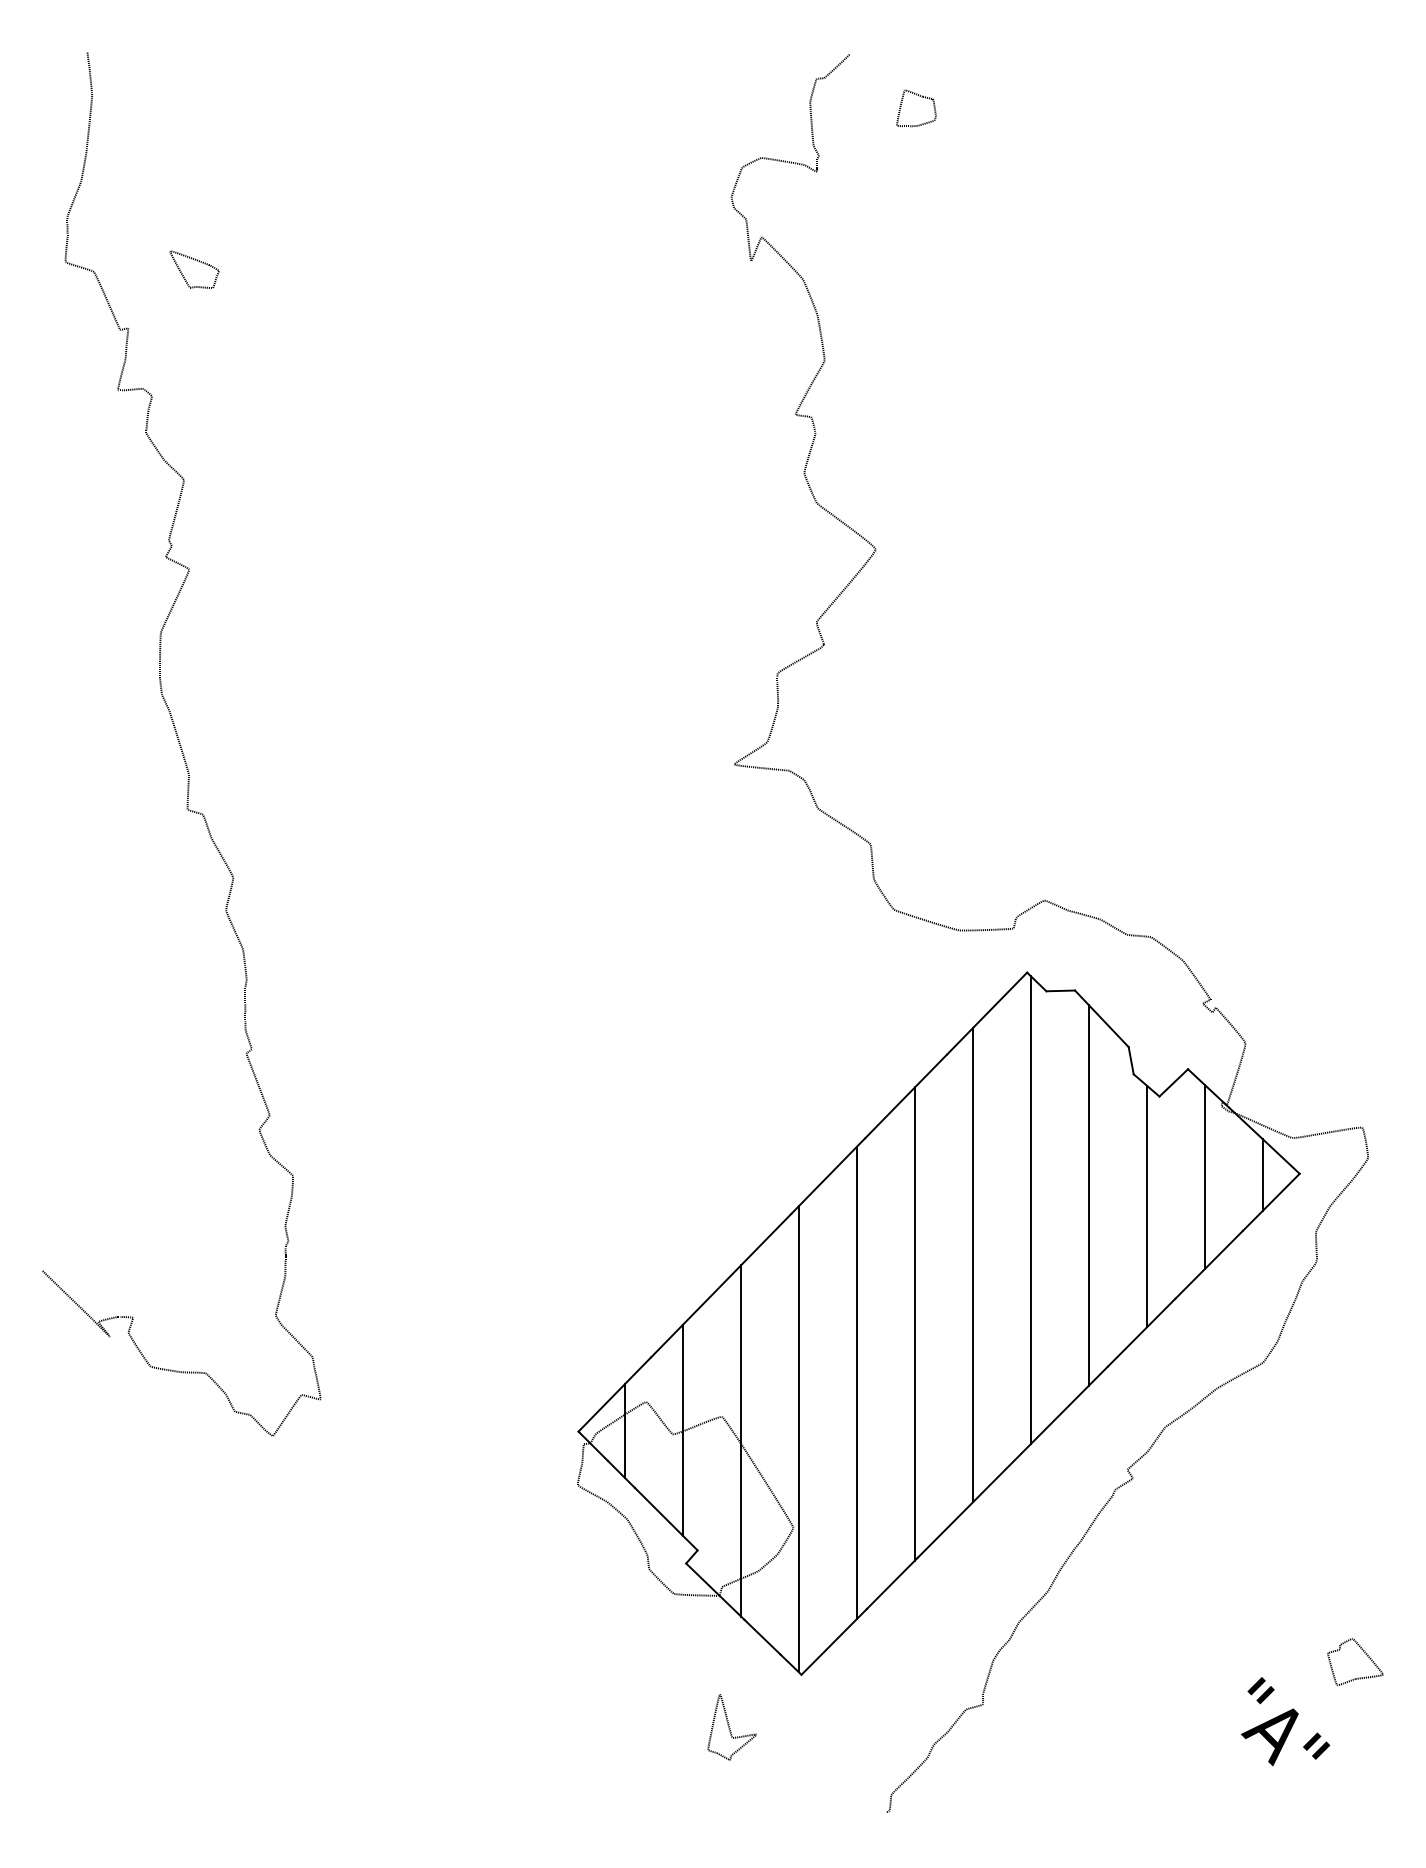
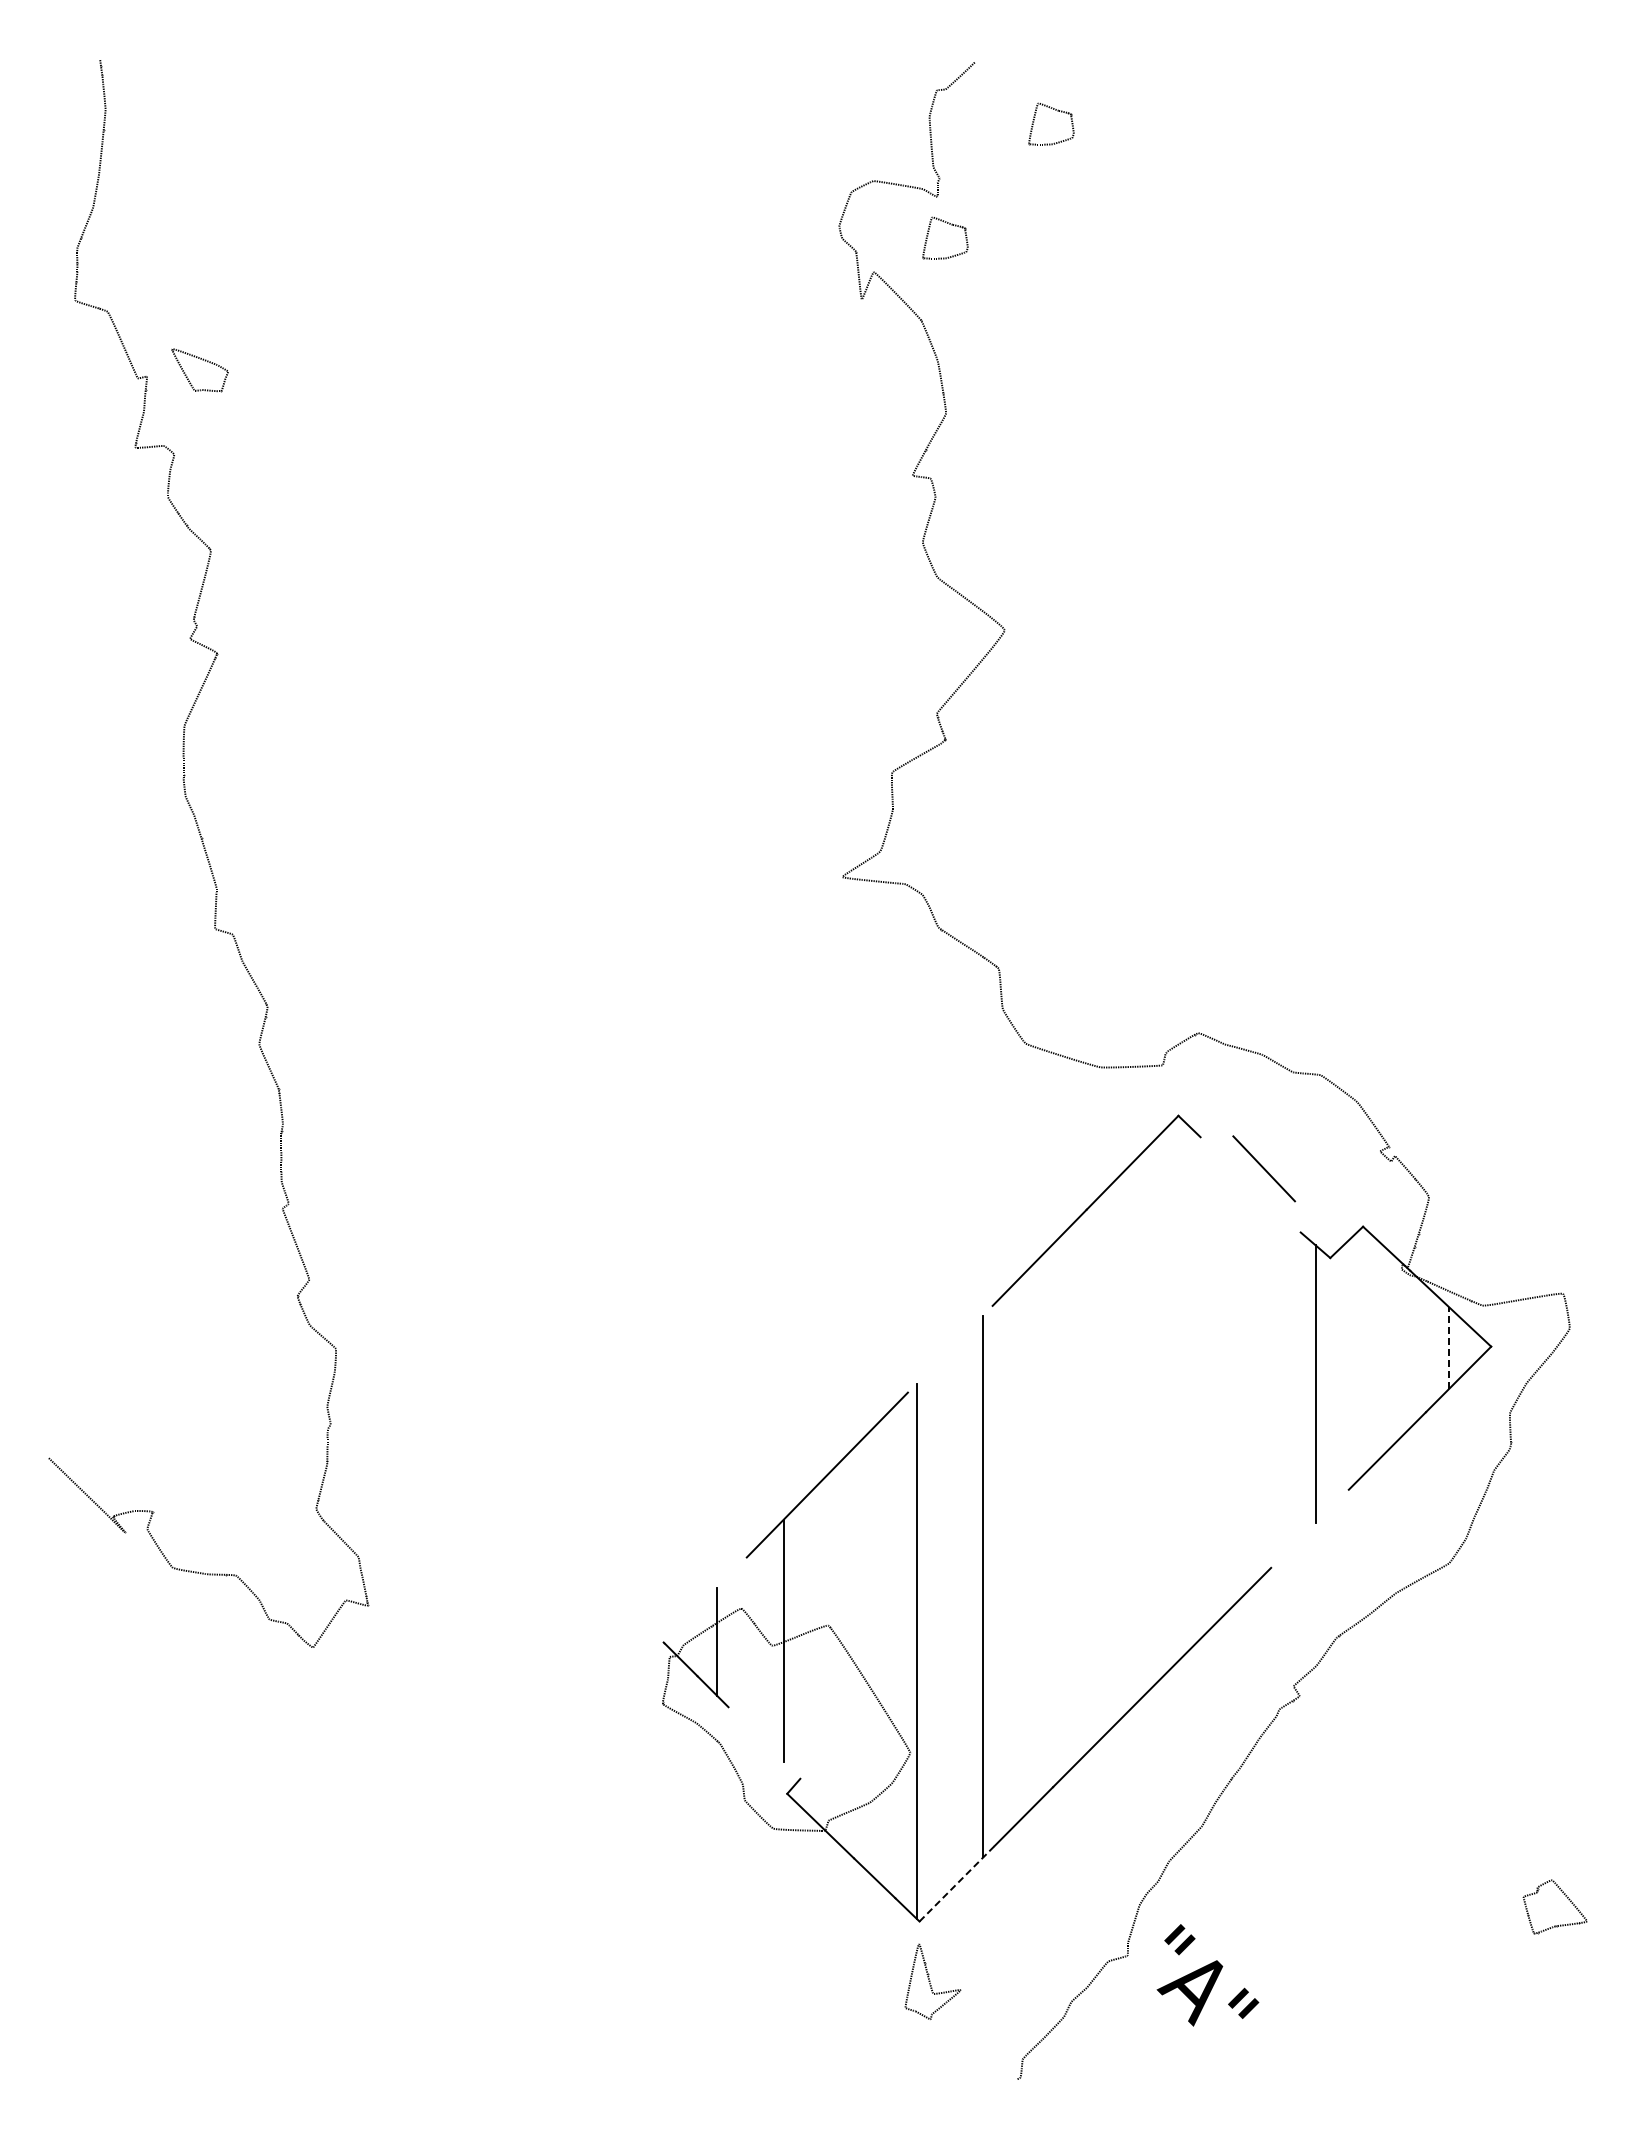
part: (829, 196) -> (951, 225), added
part: (196, 261) -> (202, 360), moved
line: (1060, 990) -> (1216, 1136), removed
line: (1130, 1060) -> (1297, 1216), removed
line: (1262, 1174) -> (1448, 1347), solid -> dashed
line: (827, 1175) -> (949, 1348), removed
line: (1204, 1177) -> (1382, 1350), removed
line: (1089, 1195) -> (1249, 1371), removed
line: (1030, 1209) -> (1182, 1387), removed
line: (973, 1265) -> (1116, 1451), removed
line: (914, 1323) -> (1049, 1518), removed
line: (1141, 1332) -> (1309, 1528), removed
line: (614, 1394) -> (704, 1599), removed
line: (741, 1440) -> (850, 1652), removed
line: (666, 1518) -> (764, 1742), removed
line: (834, 1641) -> (957, 1883), solid -> dashed
text: (1285, 1721) -> (1207, 1975), moved
part: (731, 1727) -> (932, 1981), moved

